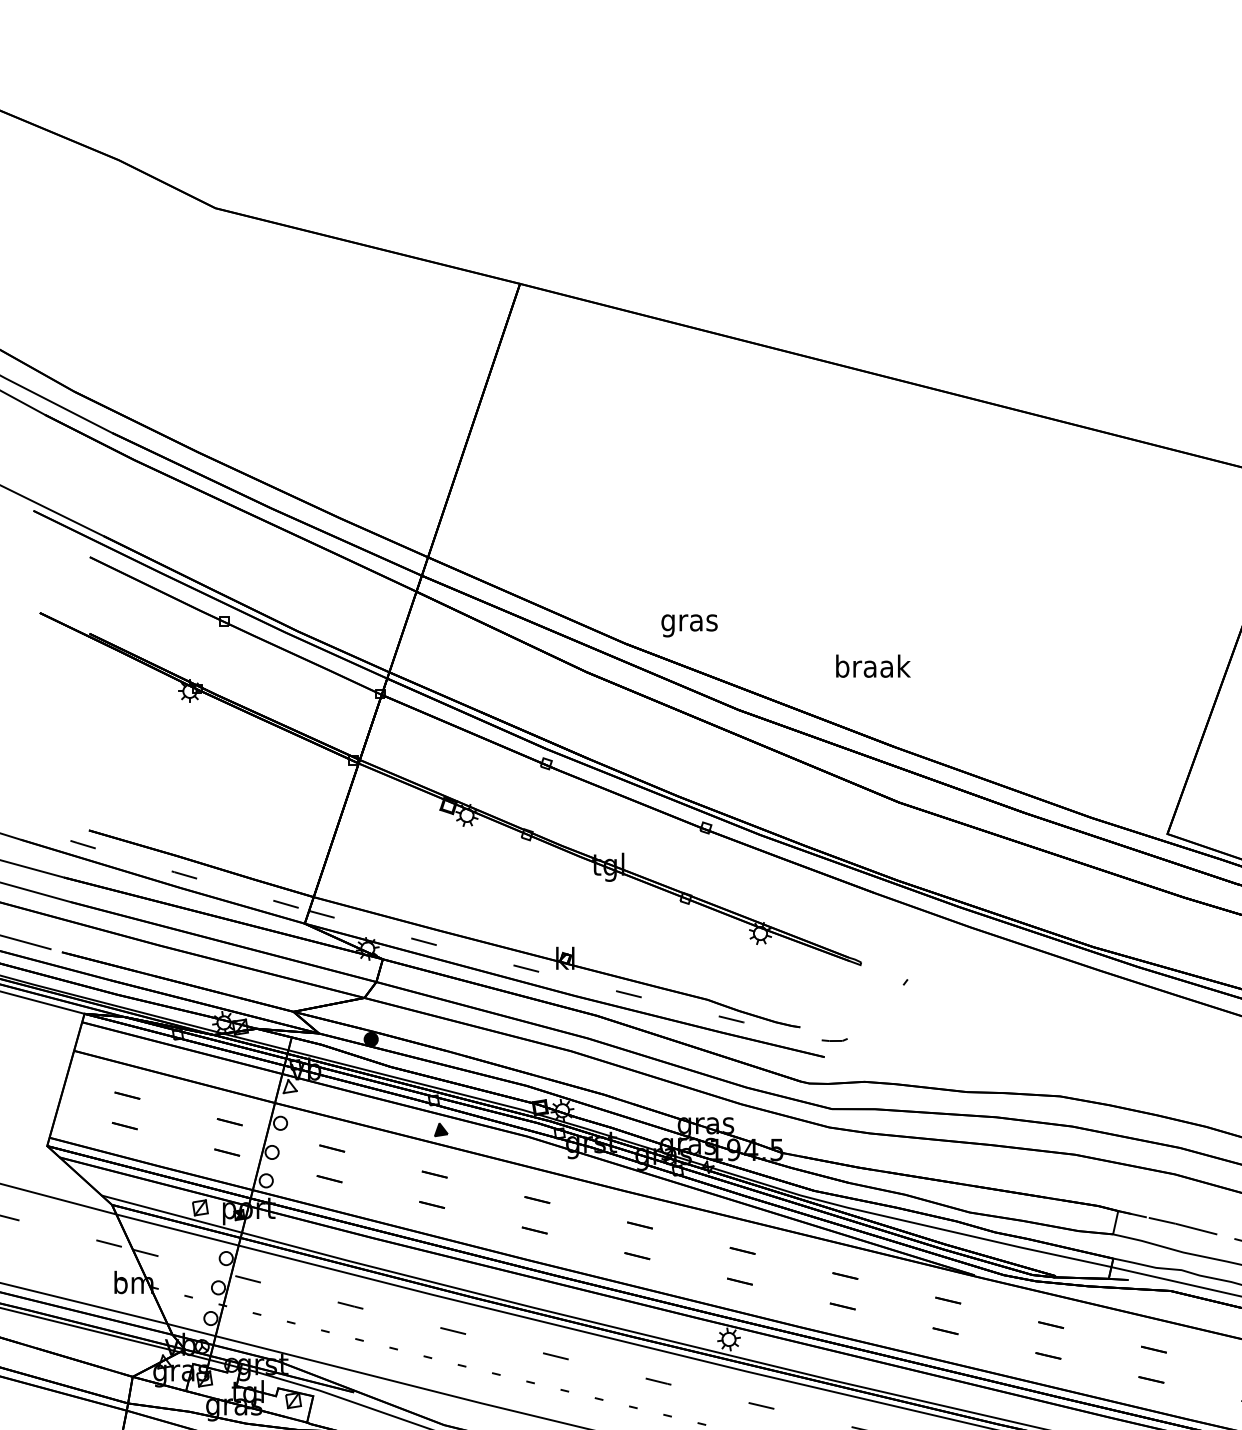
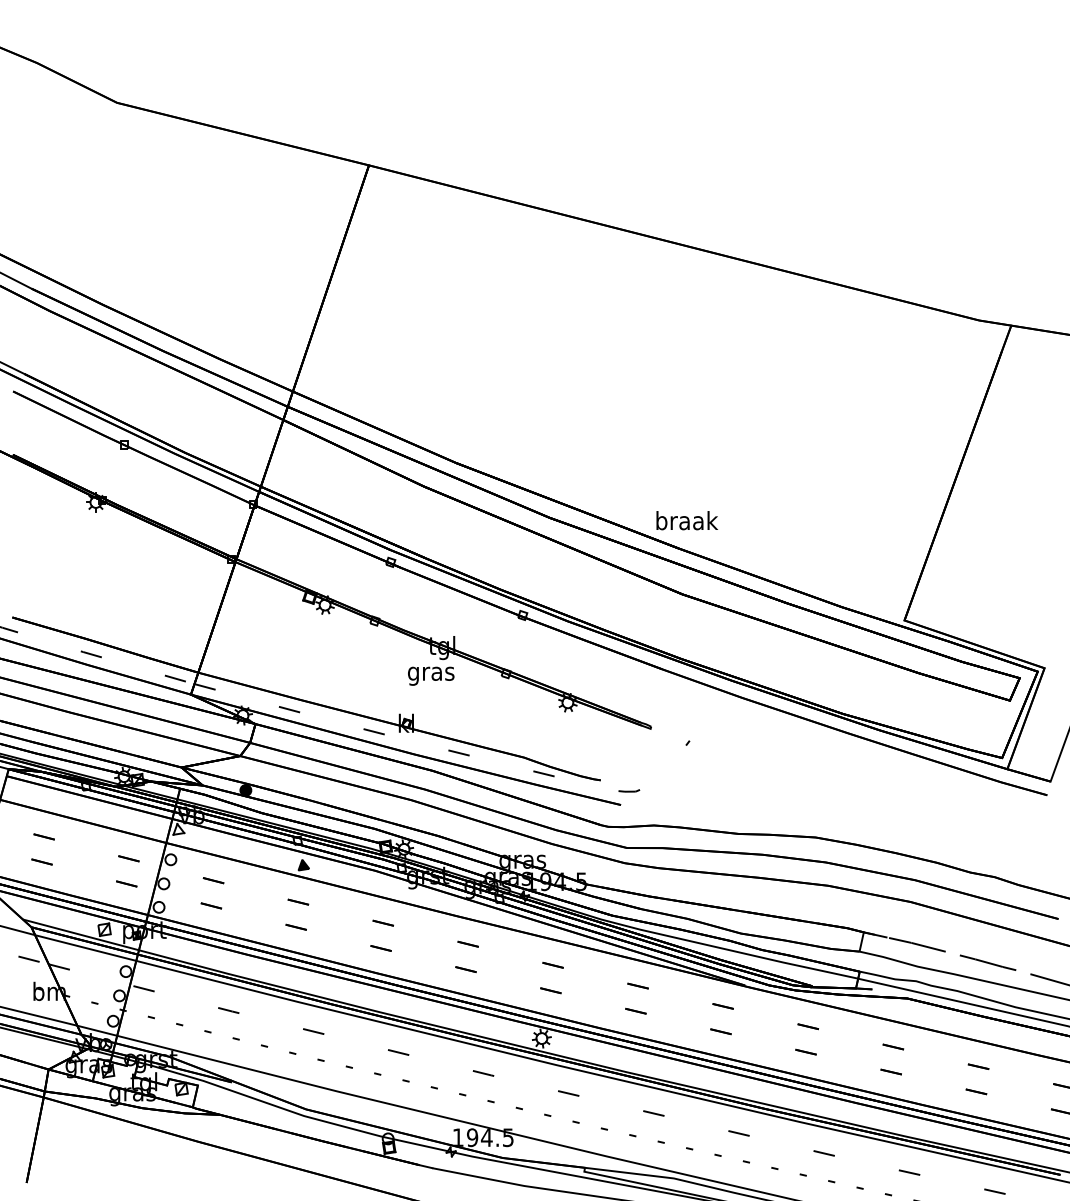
text: (689, 624) -> (431, 675), moved
text: (873, 666) -> (687, 520), moved

